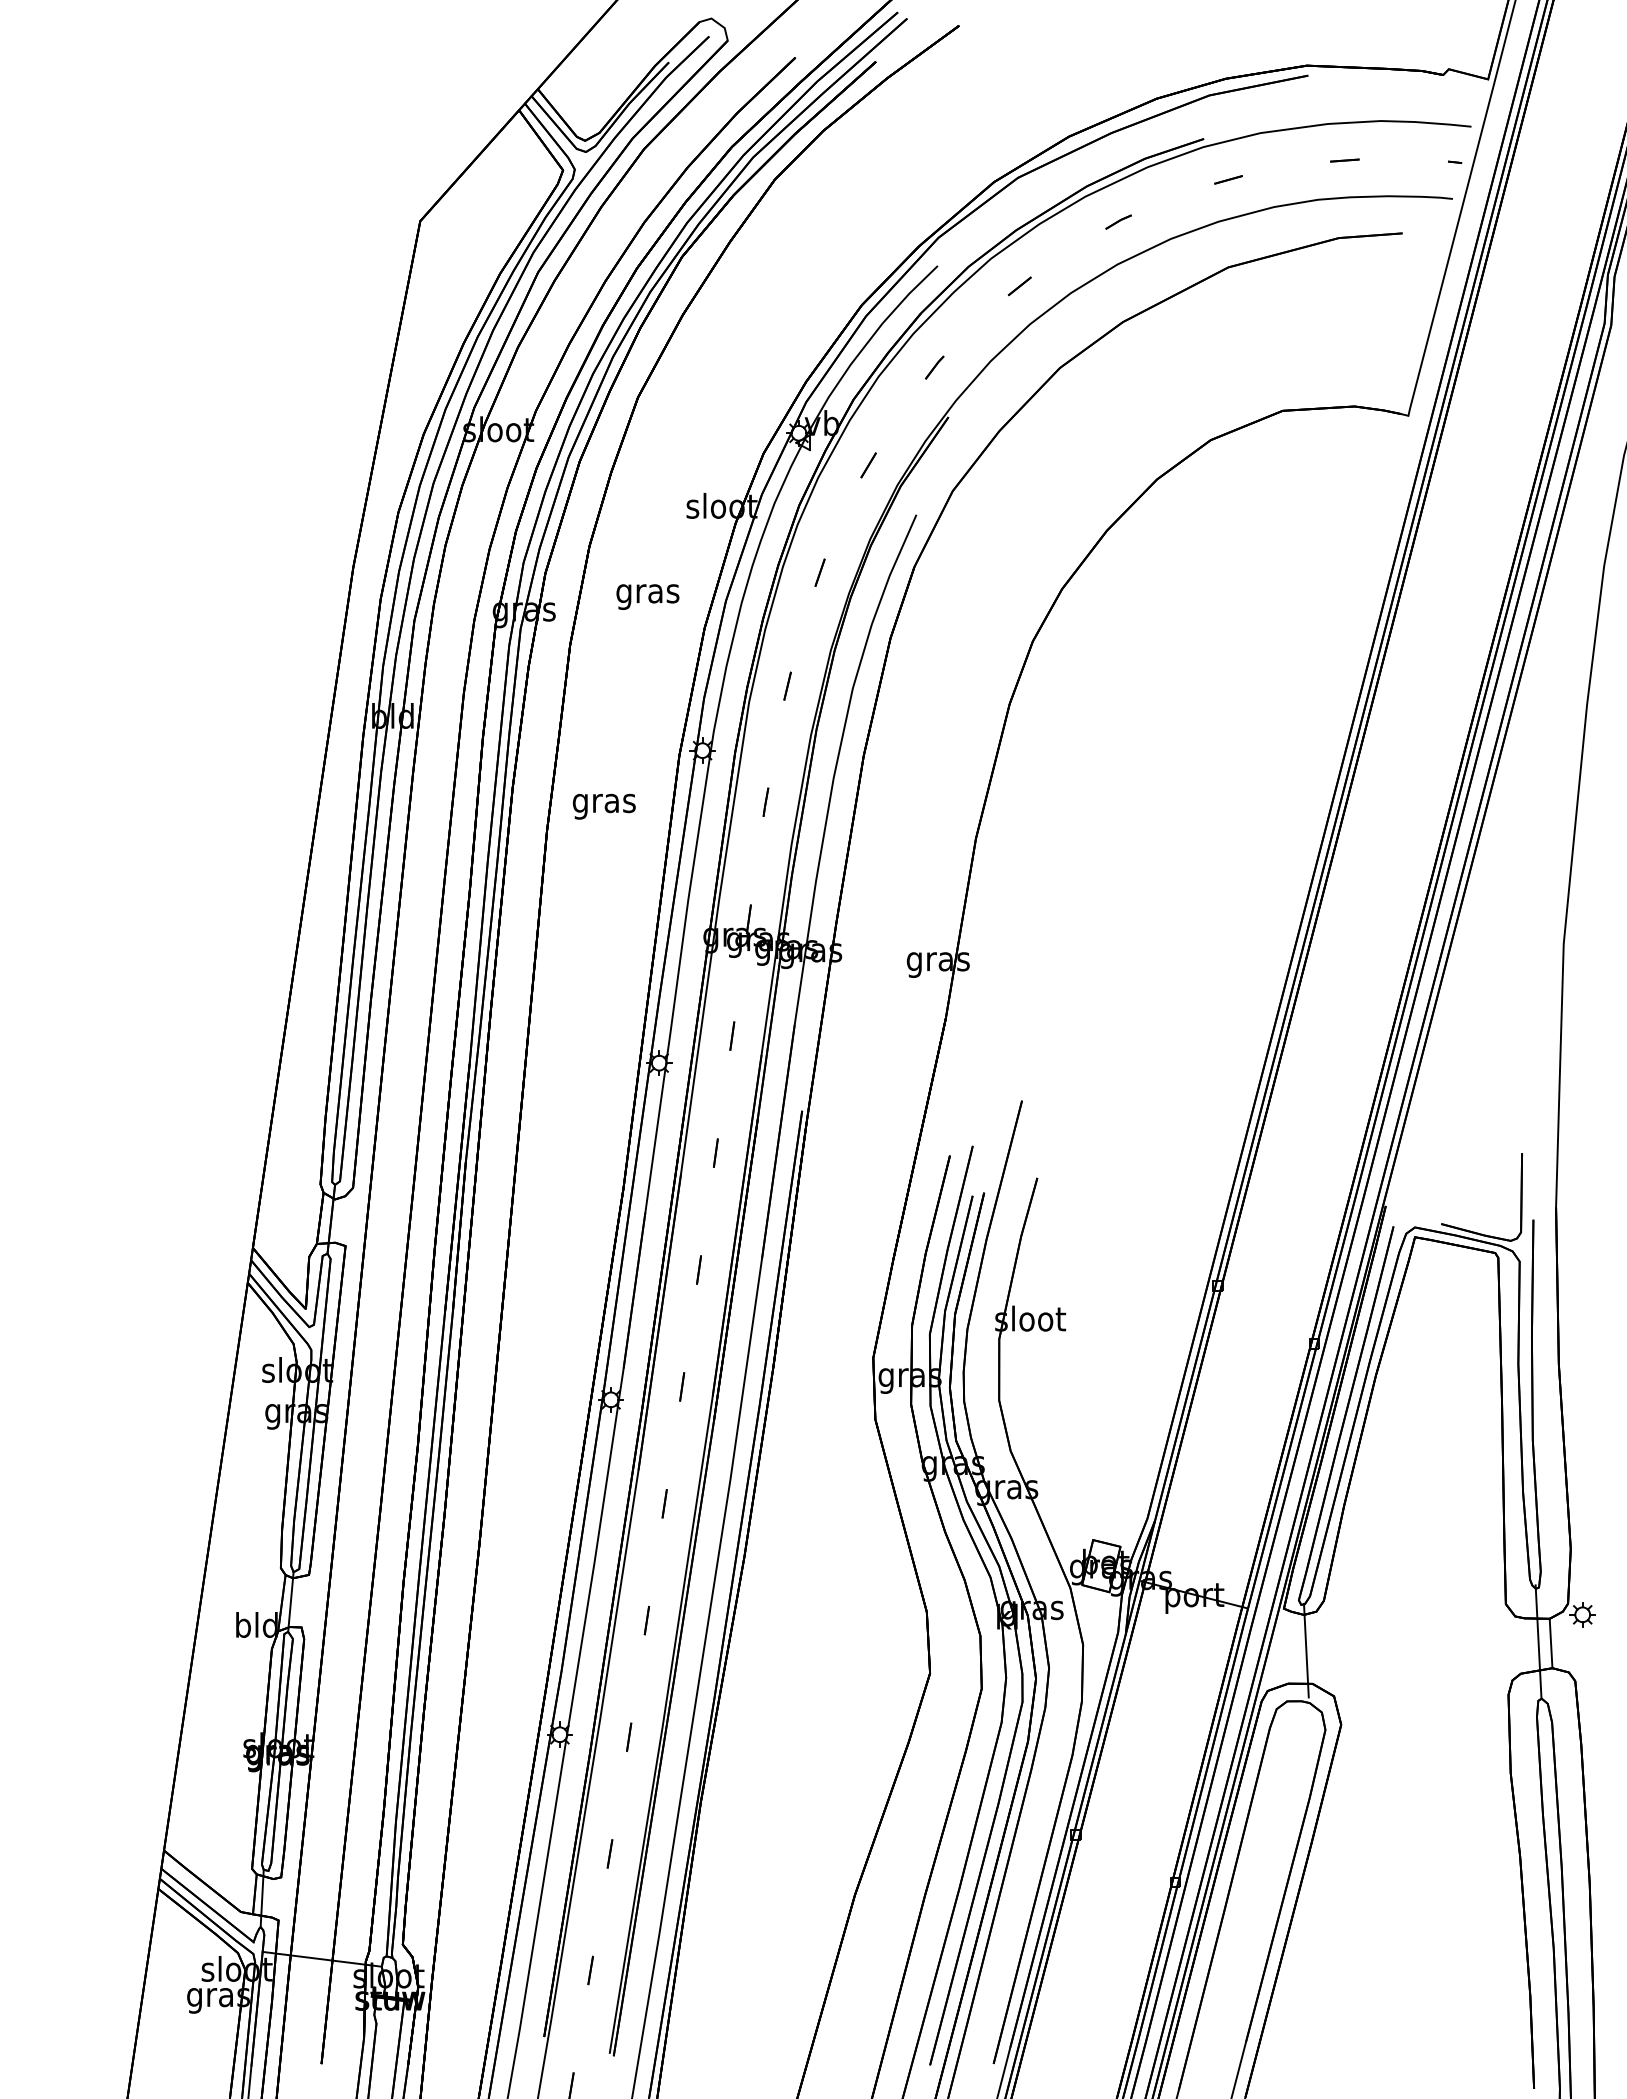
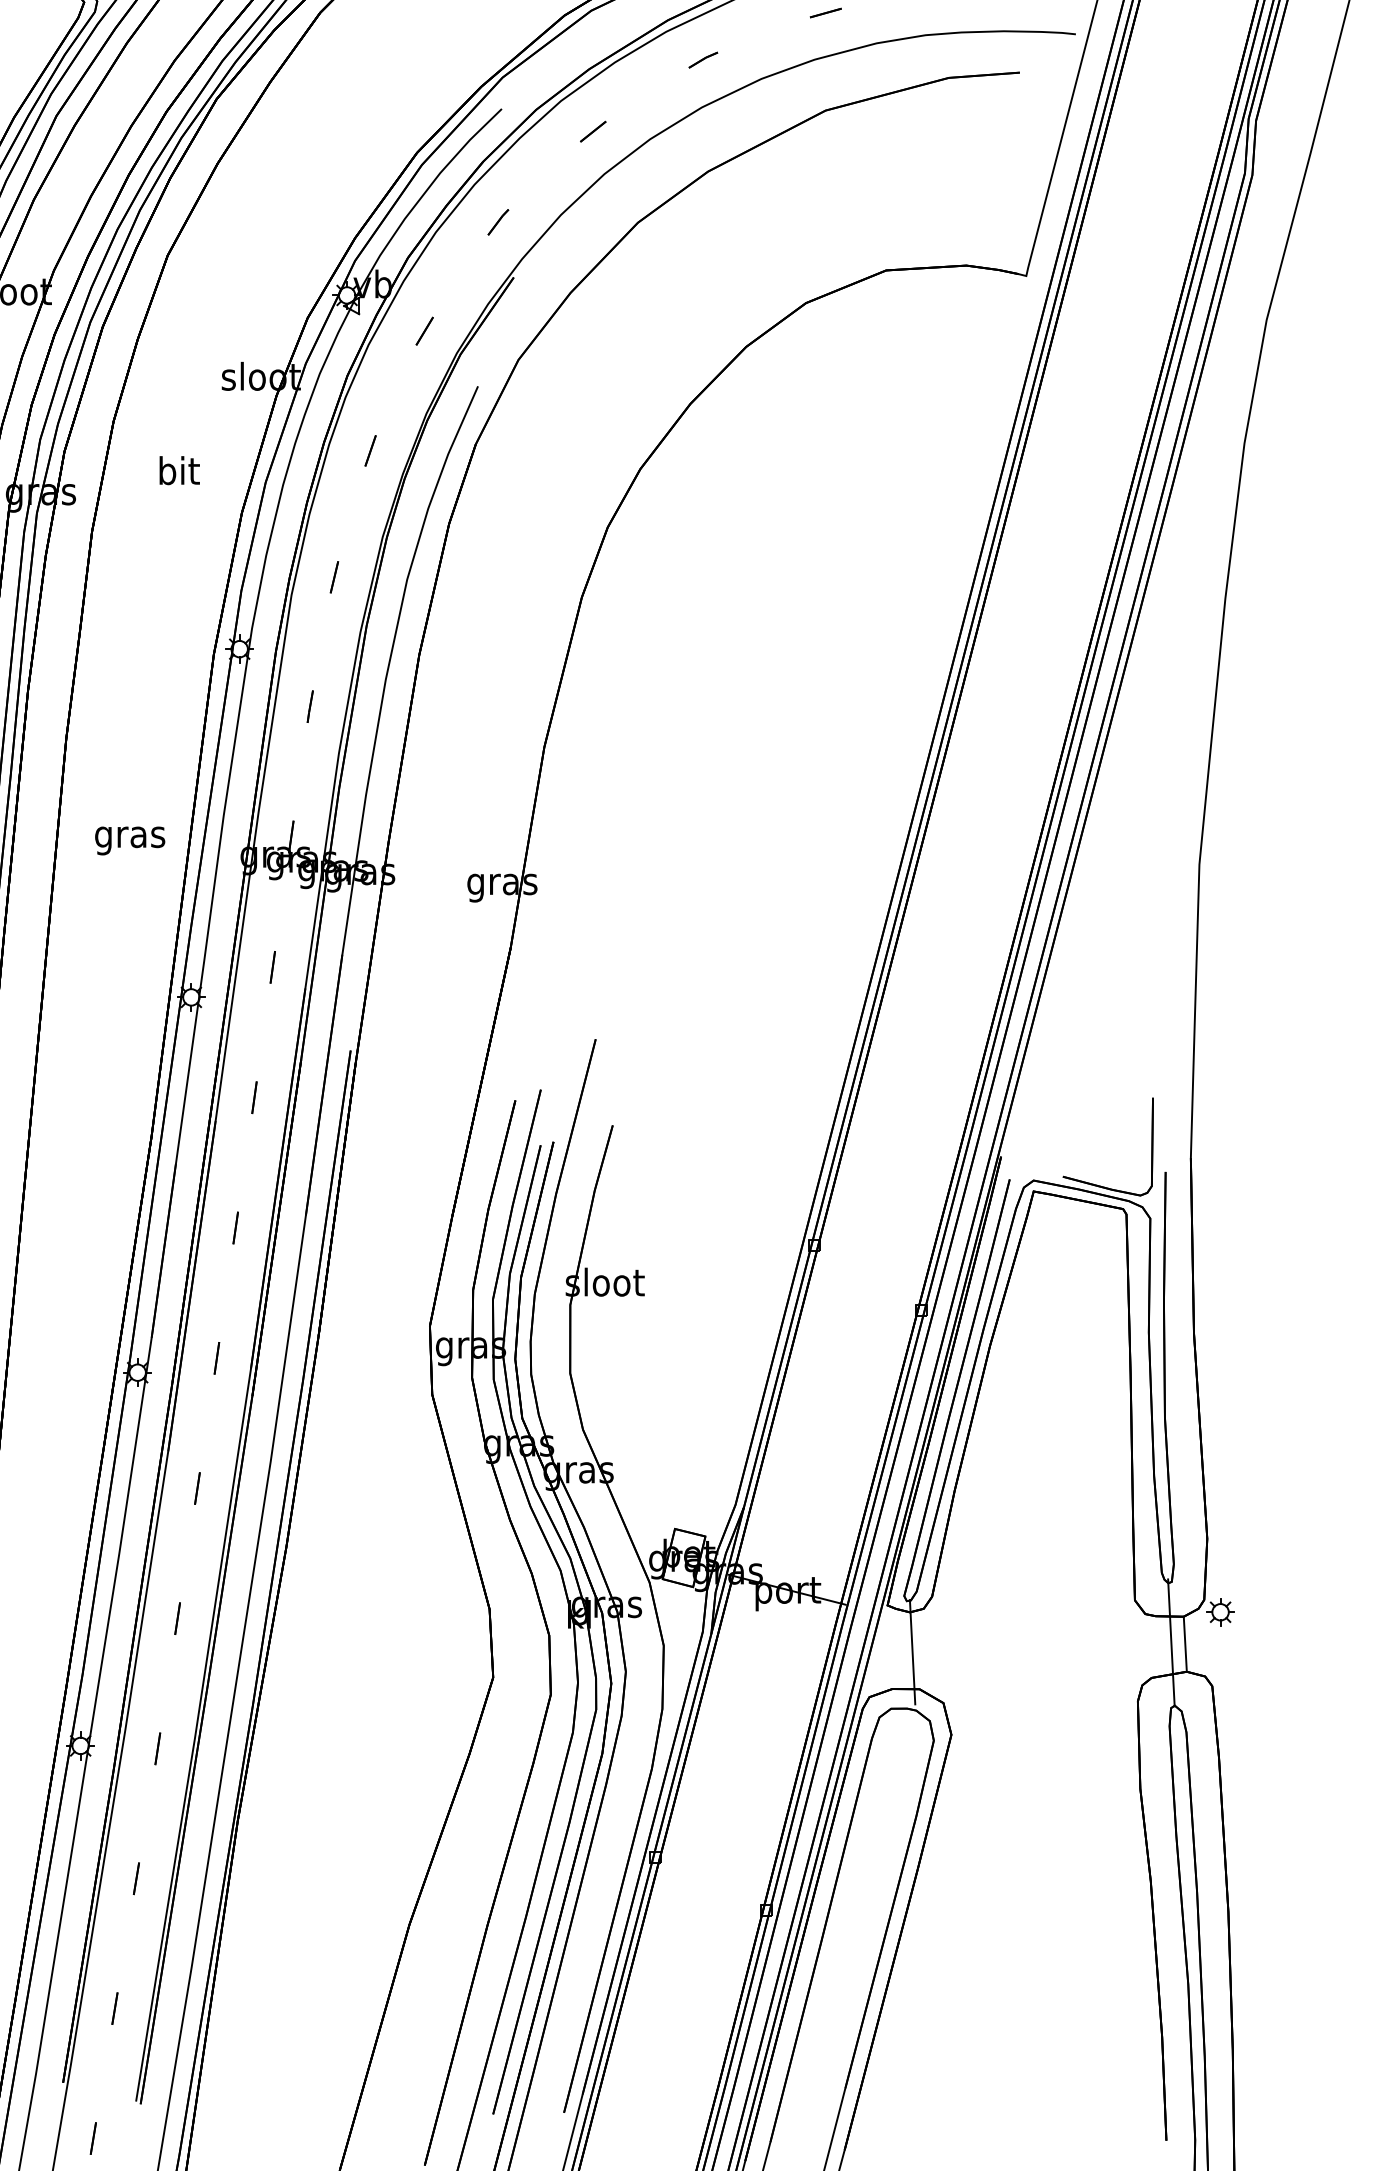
text: (647, 593) -> (178, 474), gras -> bit
text: (603, 806) -> (129, 840), moved

